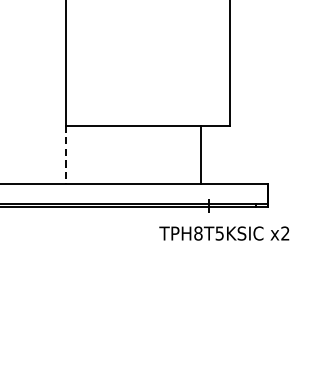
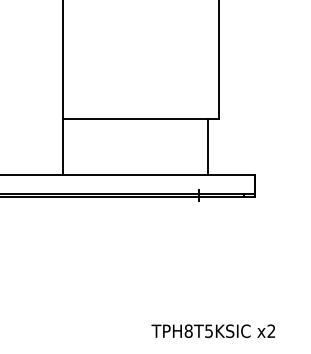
line: (66, 154) -> (63, 147), dashed -> solid
line: (201, 154) -> (207, 147), moved
text: (223, 232) -> (212, 330), moved

